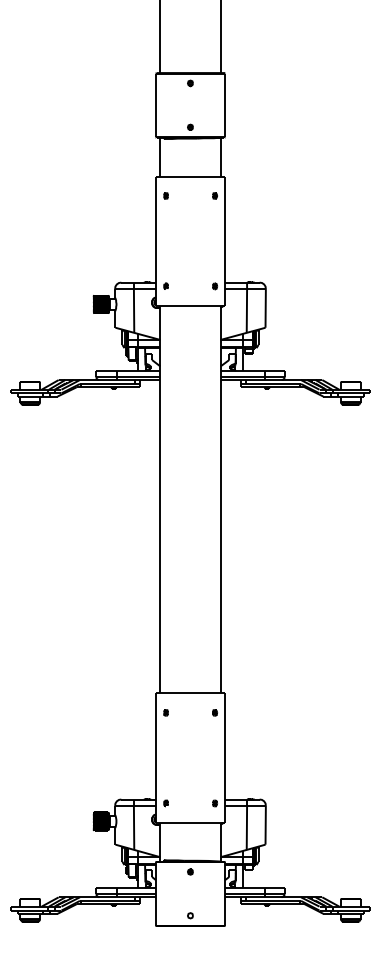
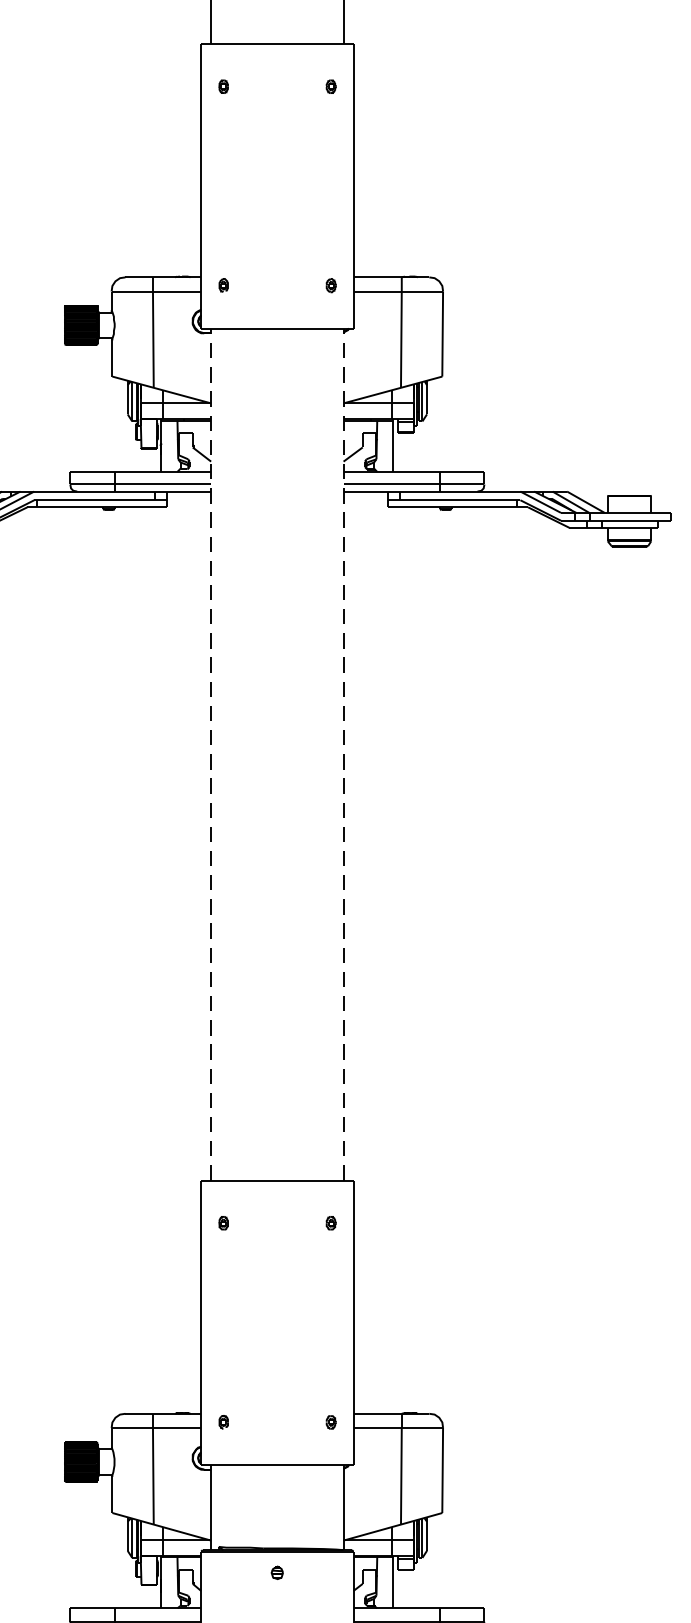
line: (160, 499) -> (211, 754), solid -> dashed
line: (220, 499) -> (343, 754), solid -> dashed

